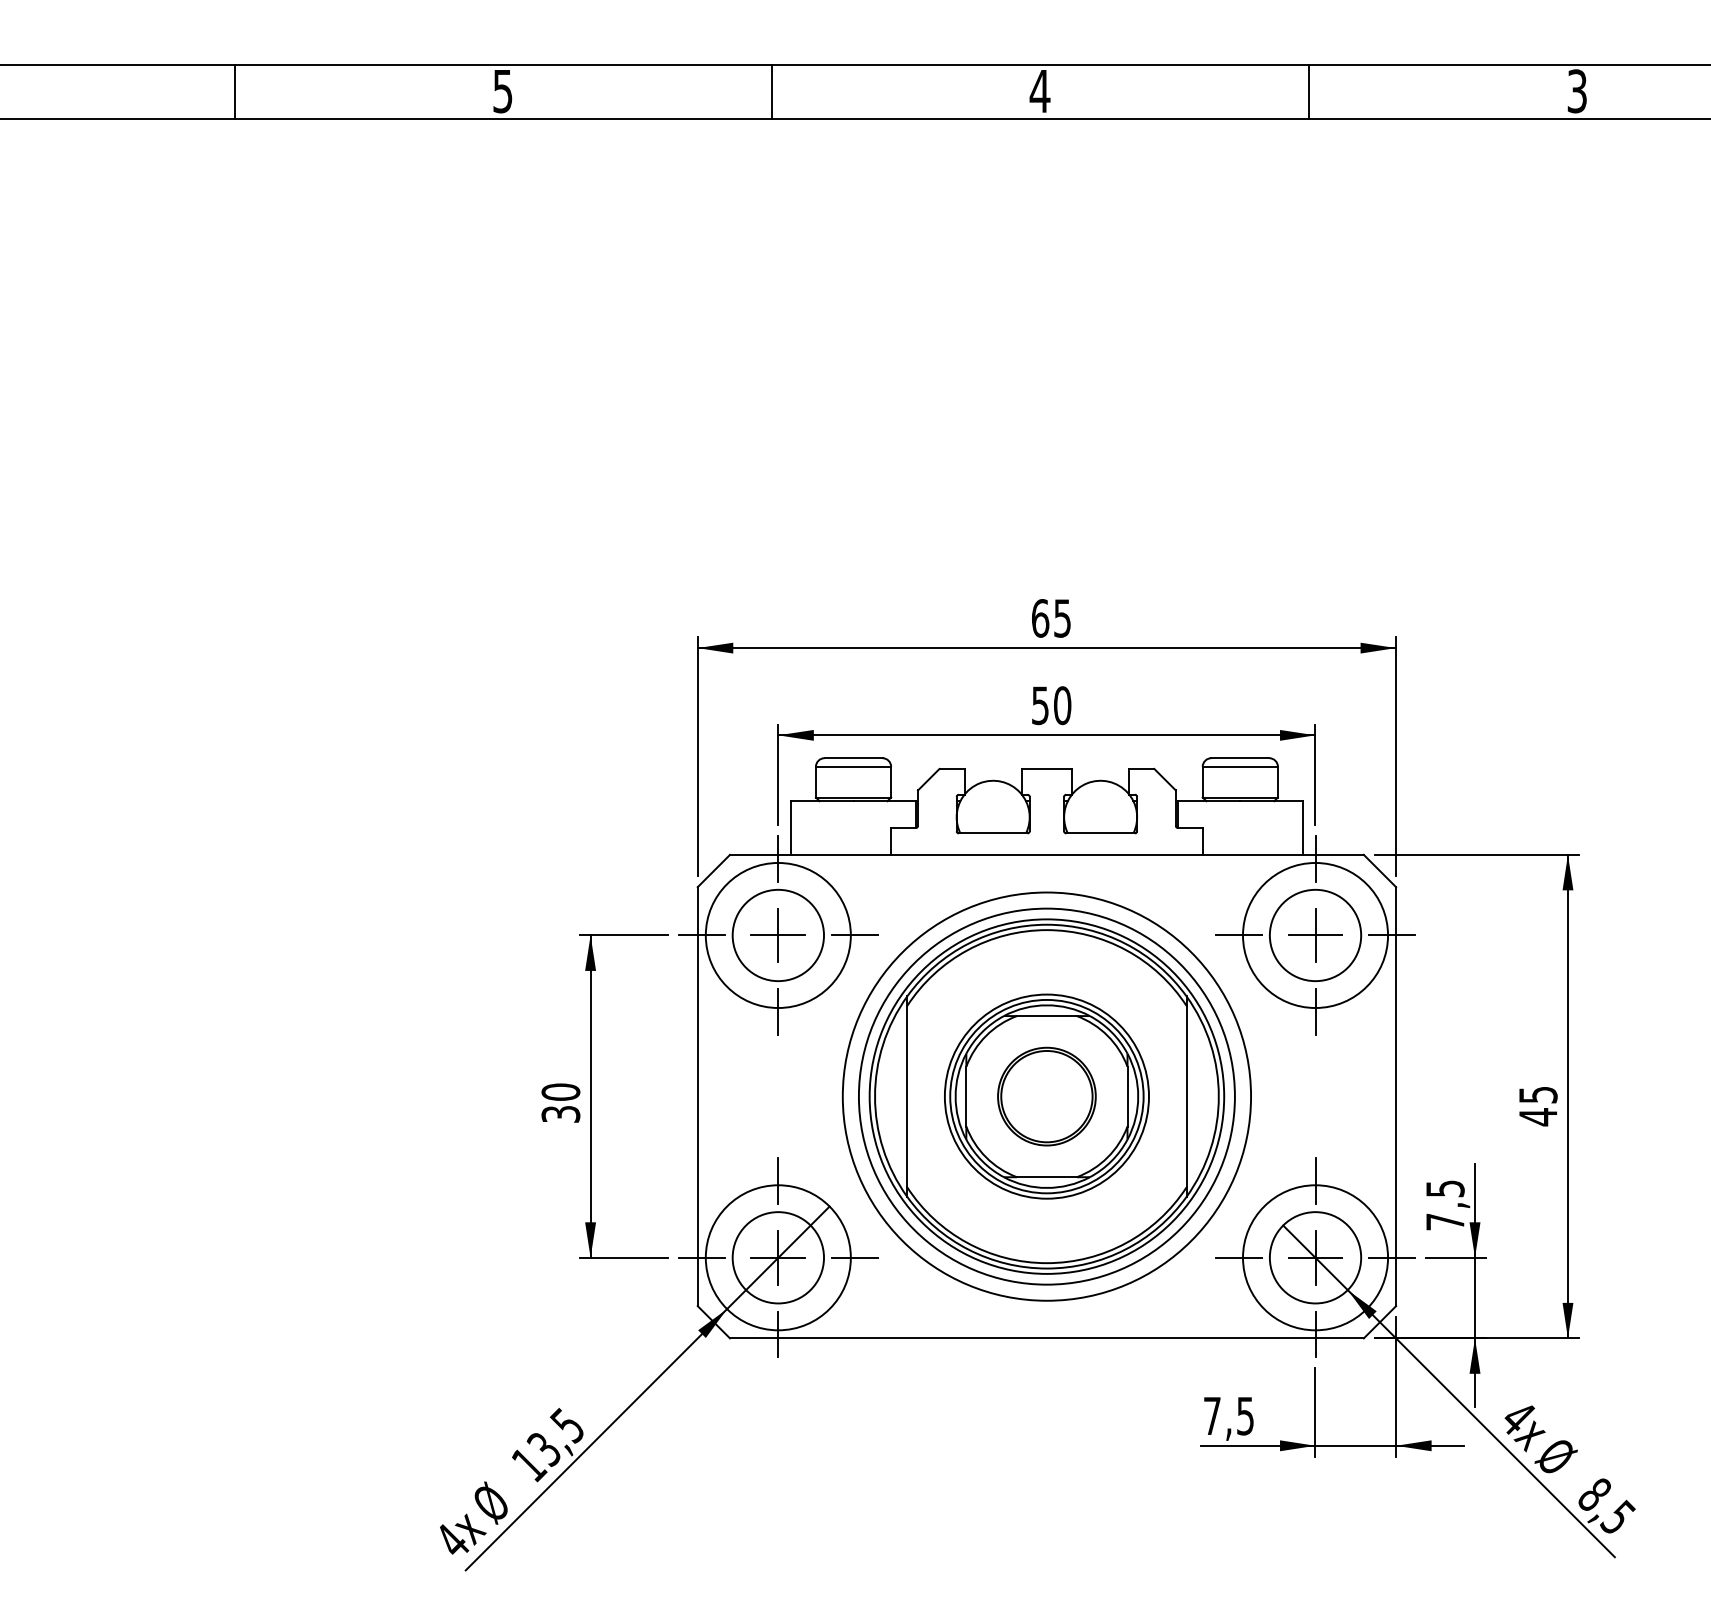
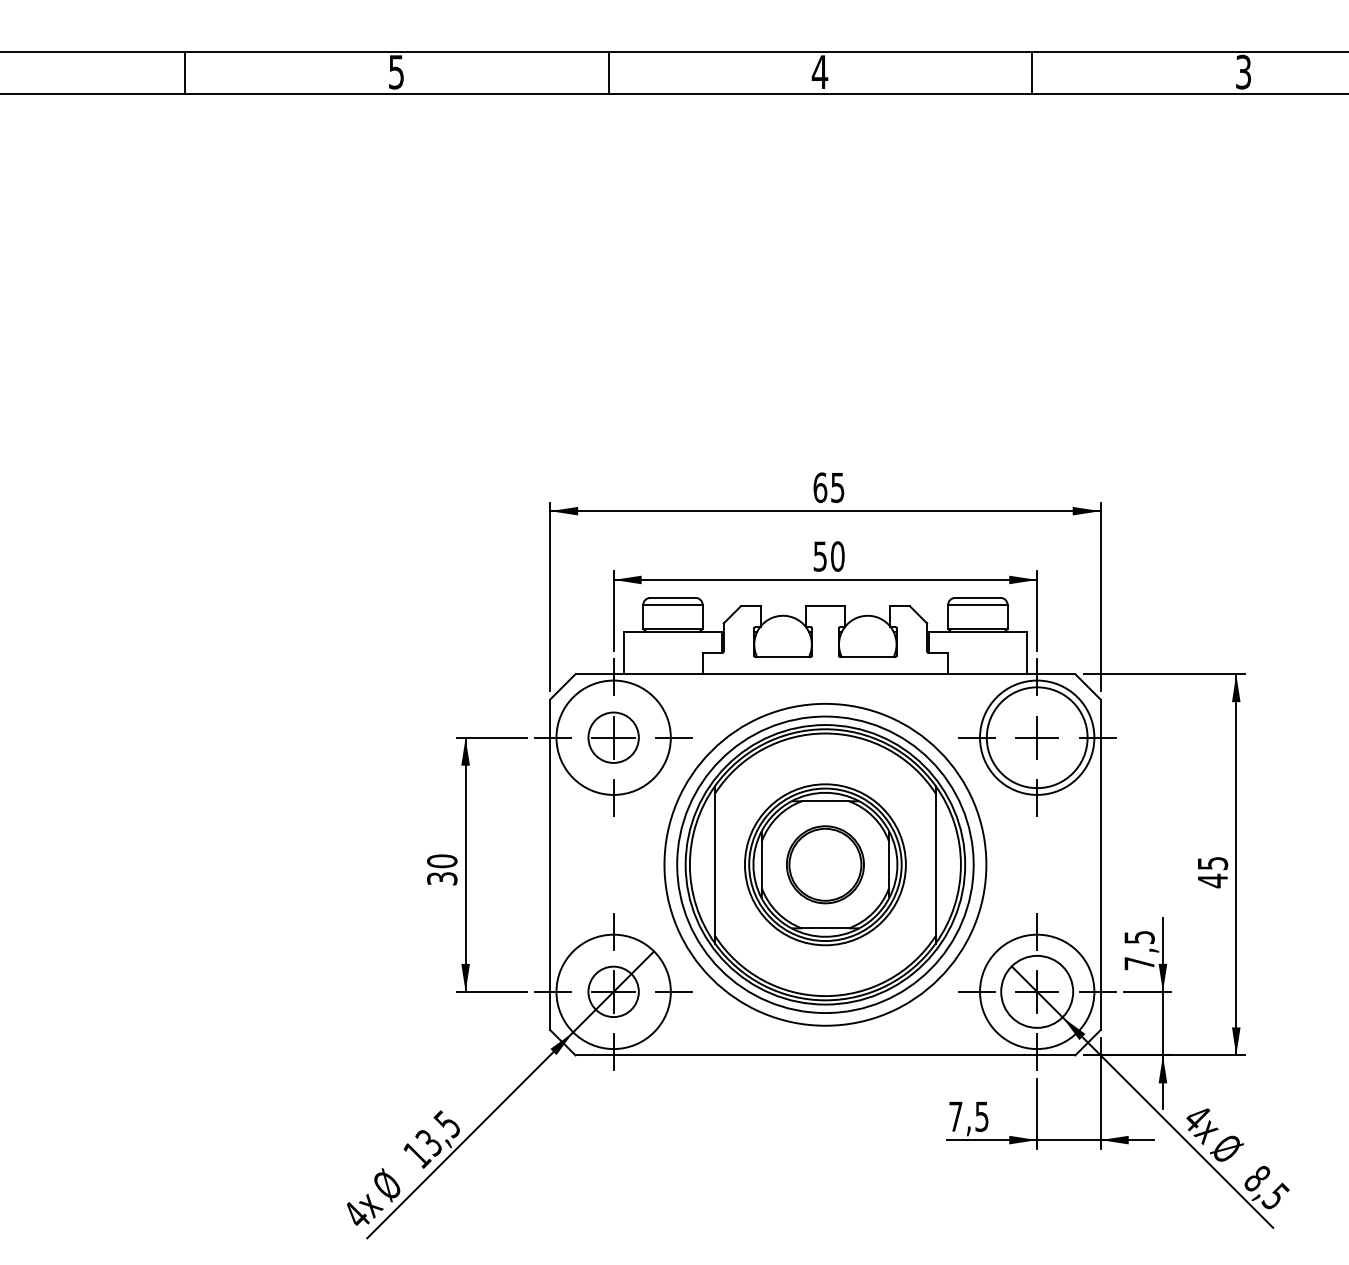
circle: (778, 935) -> (613, 737), size x0.7
circle: (1315, 935) -> (1037, 737), size x1.4
circle: (778, 1257) -> (613, 991), size x0.7

